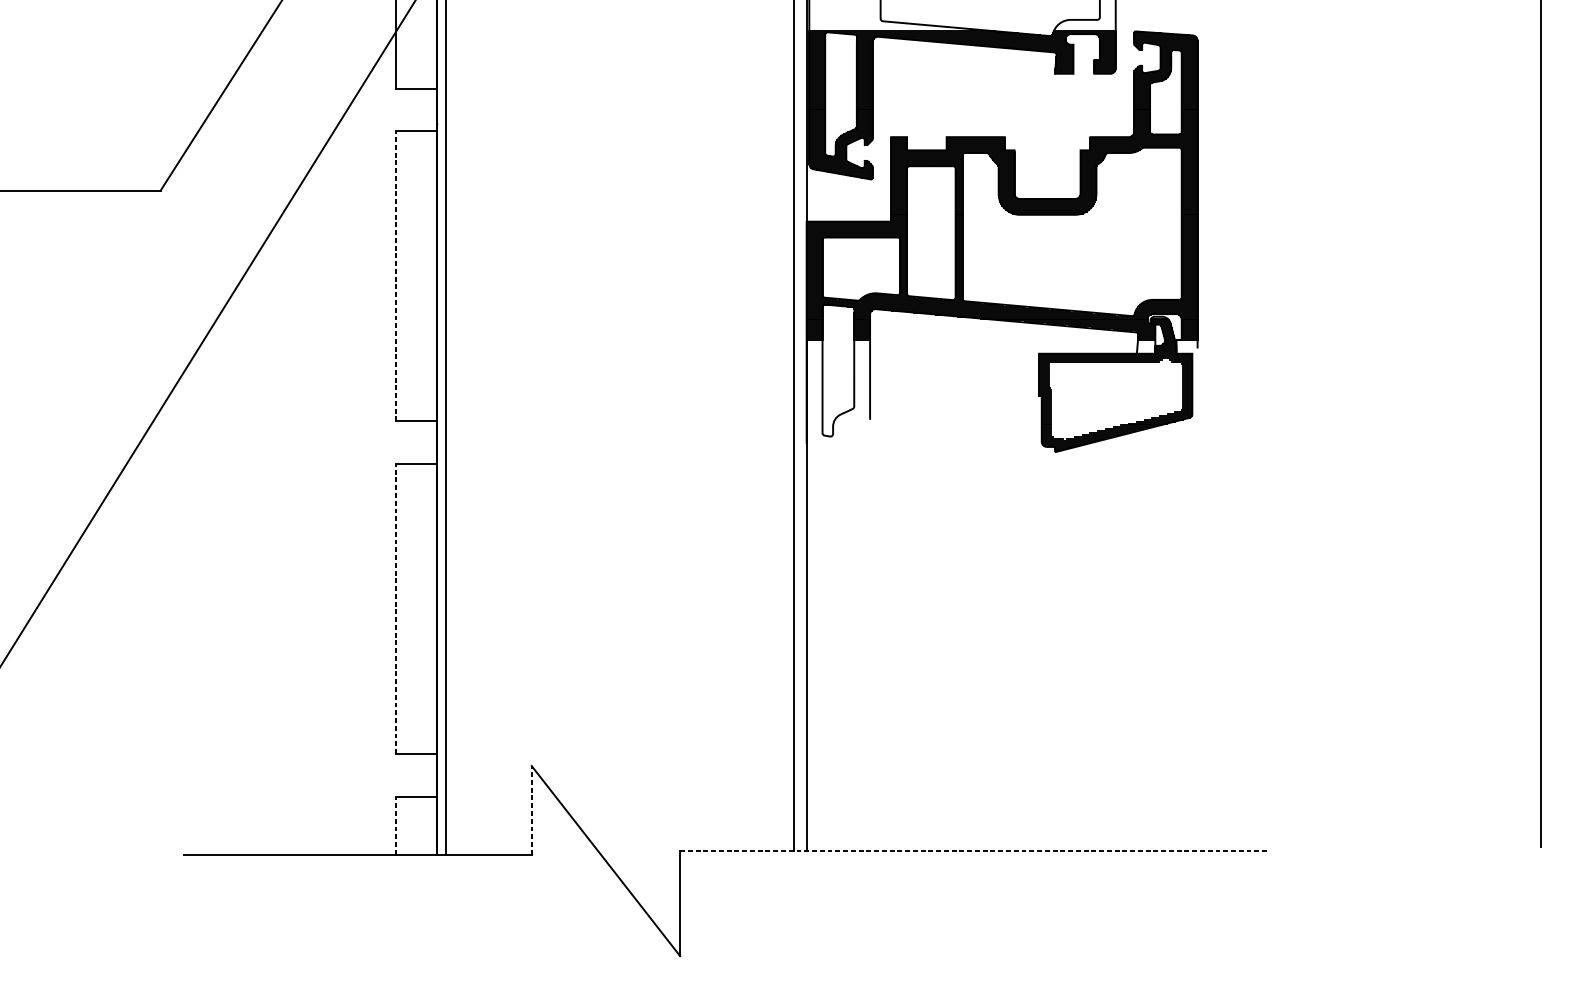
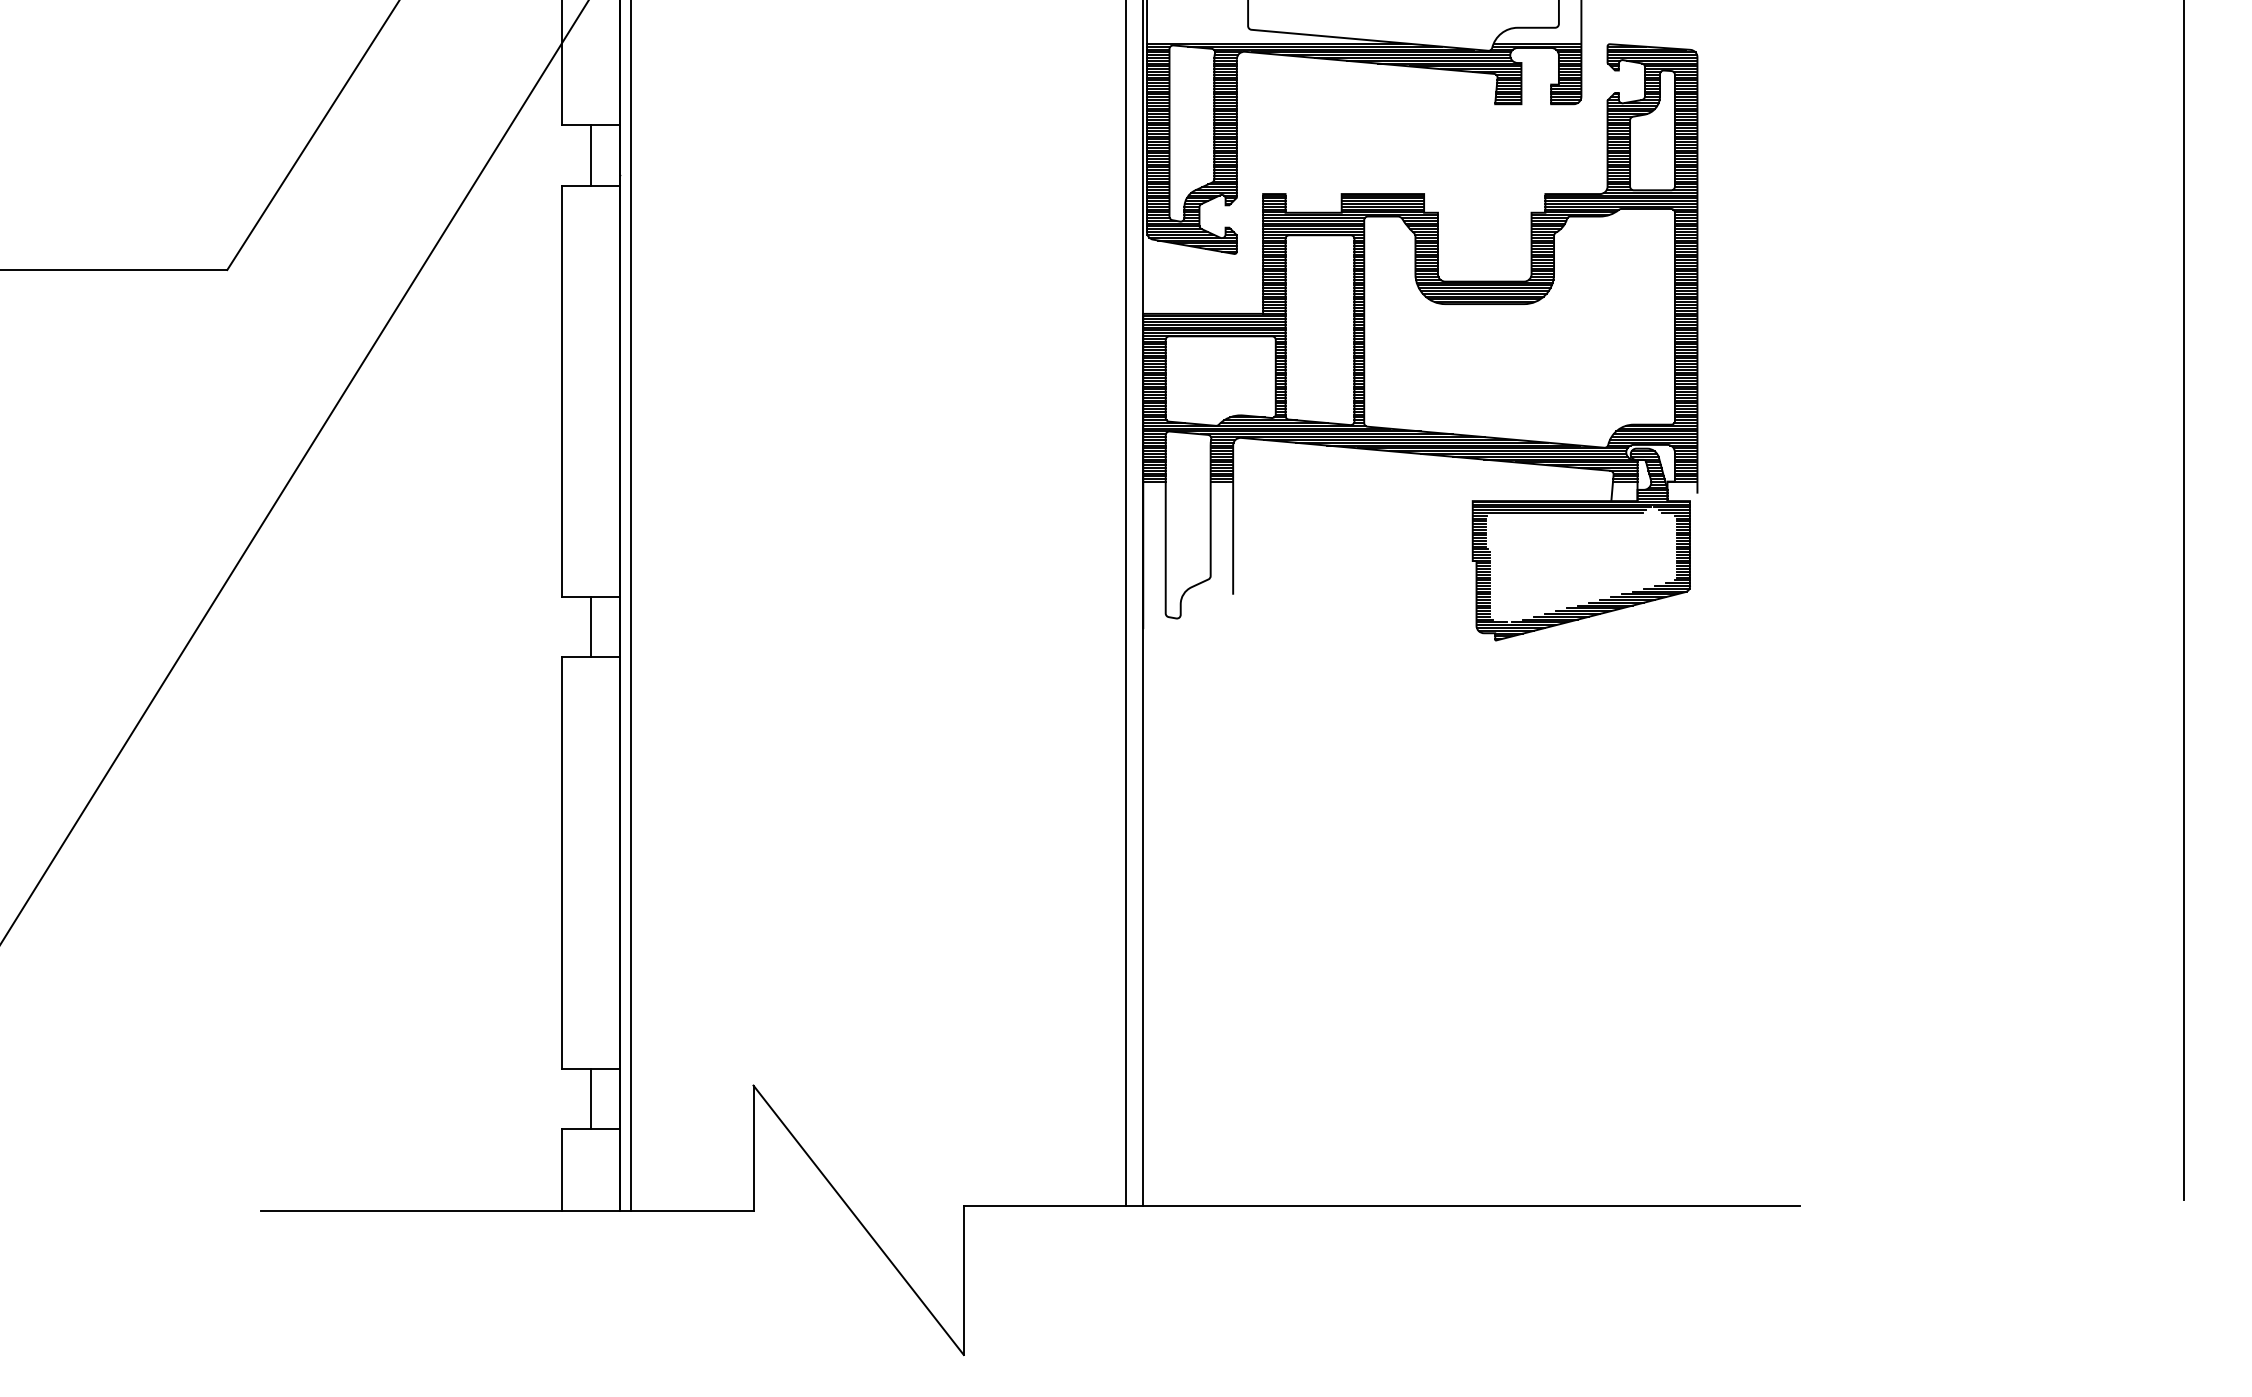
line: (416, 109) -> (590, 155), added
line: (396, 276) -> (561, 391), dashed -> solid
line: (416, 442) -> (590, 626), added
line: (396, 608) -> (561, 862), dashed -> solid
line: (416, 775) -> (590, 1098), added
line: (531, 810) -> (753, 1148), dashed -> solid
line: (396, 825) -> (561, 1169), dashed -> solid
line: (975, 850) -> (1382, 1205), dashed -> solid

